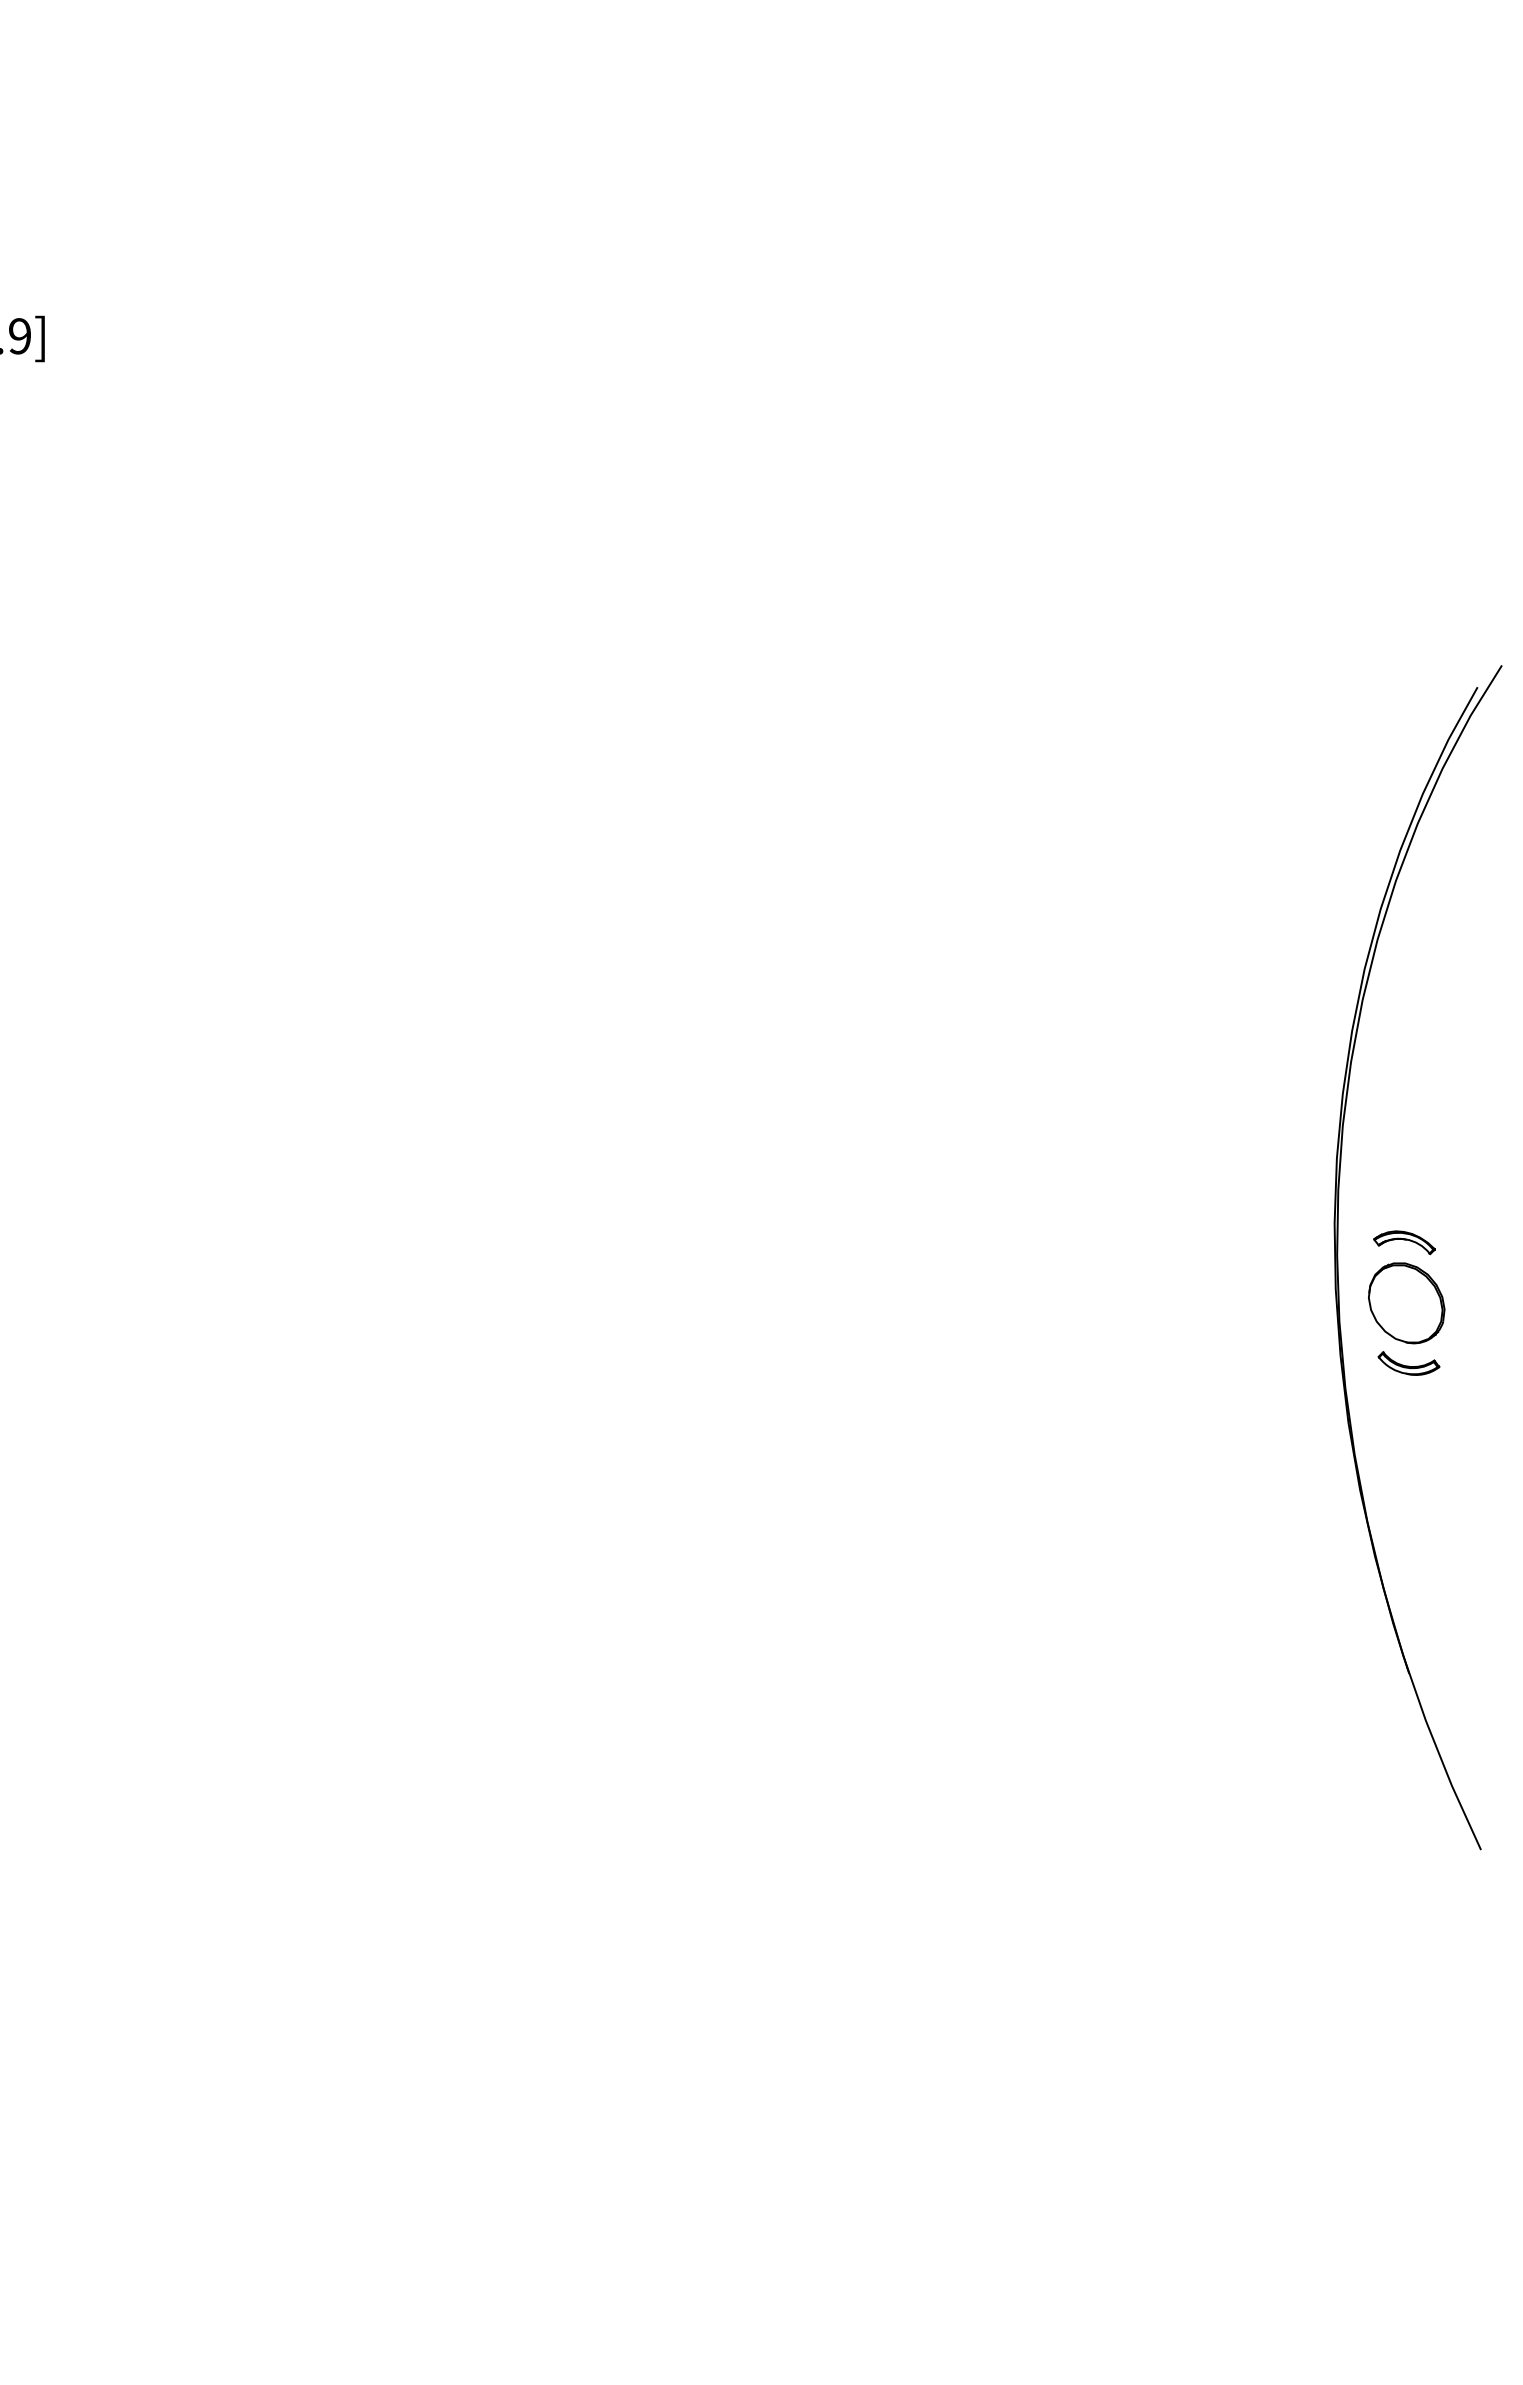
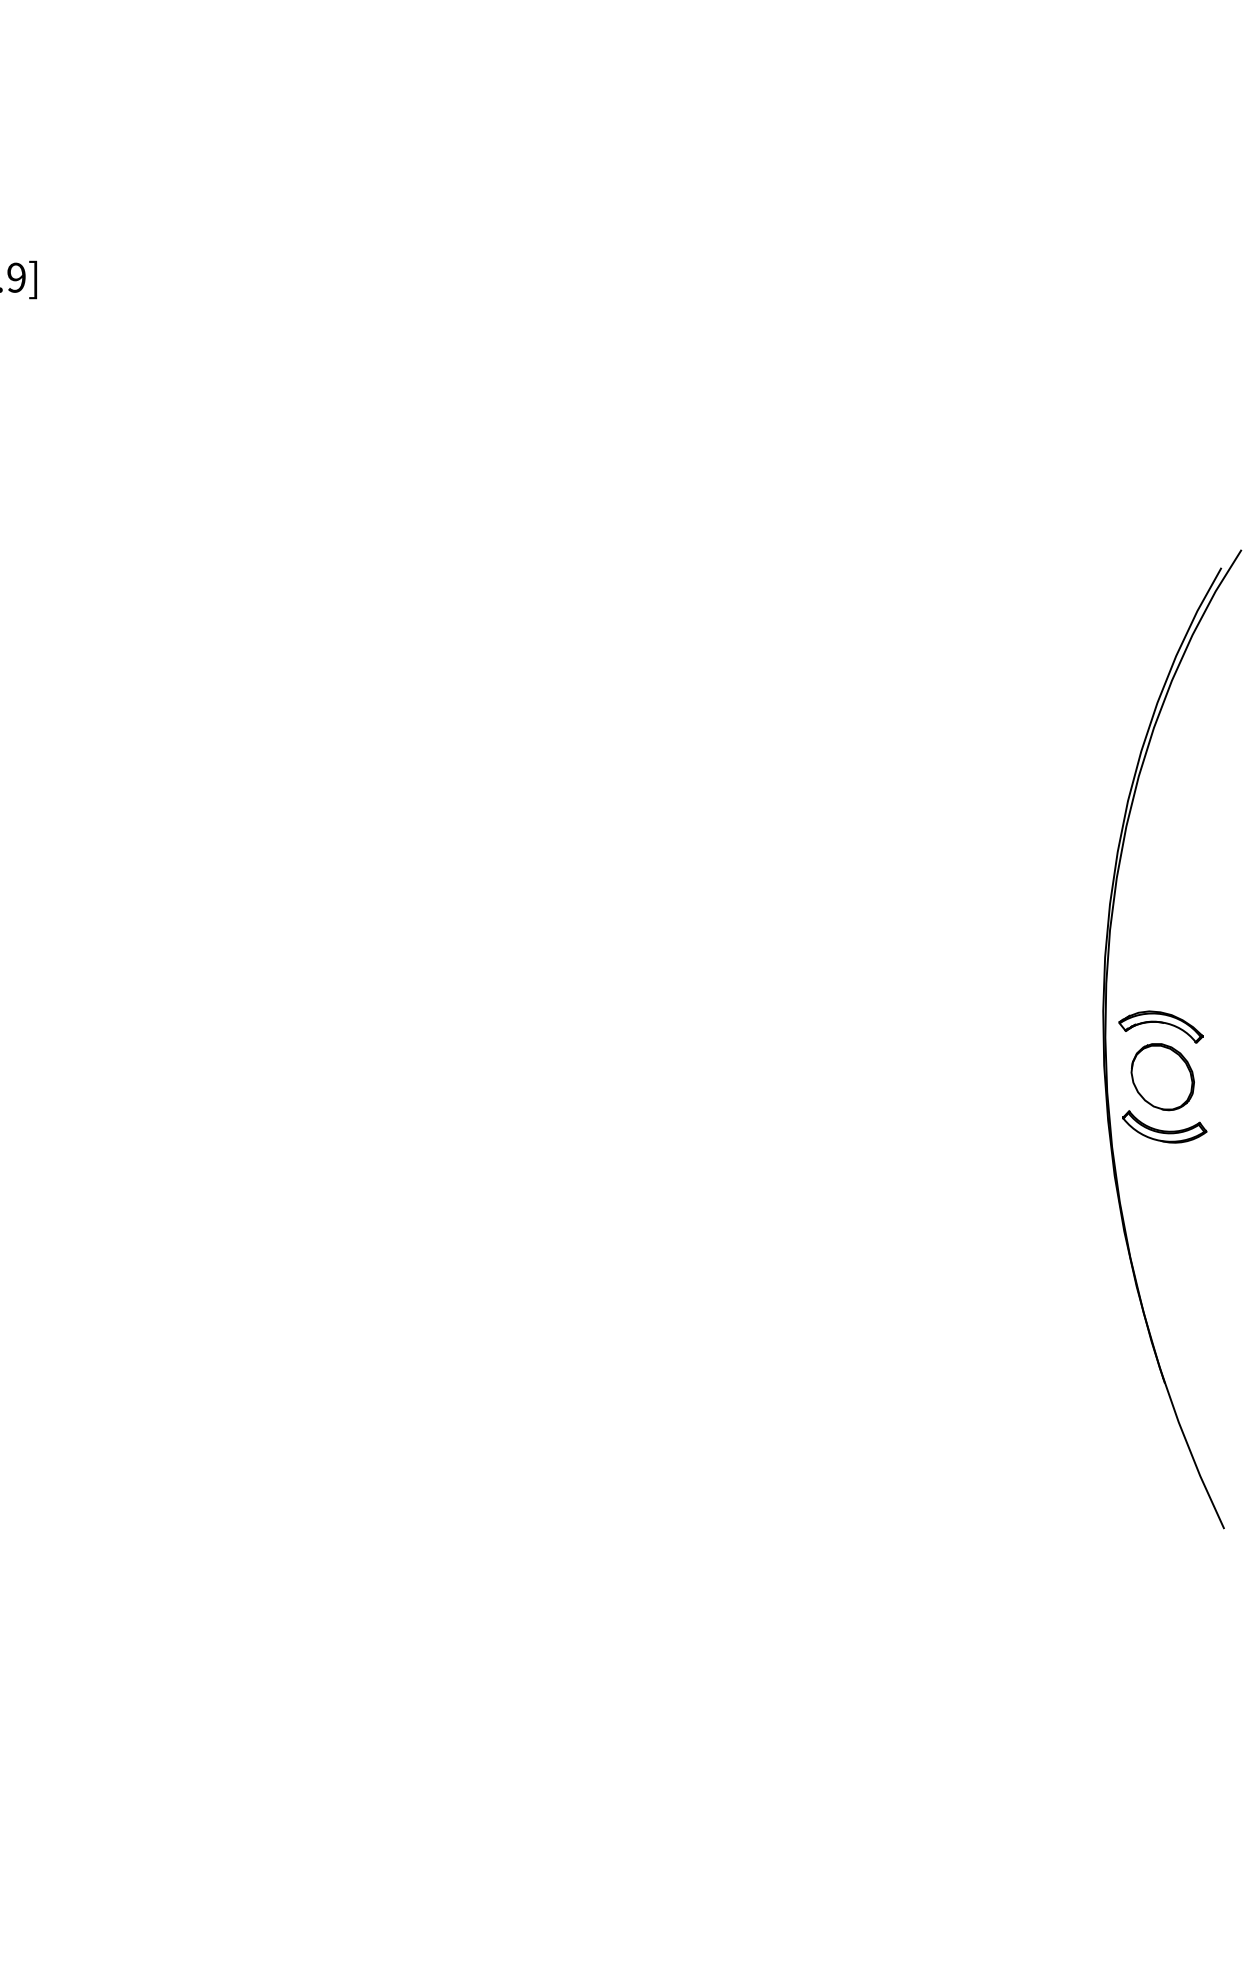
part: (1404, 1242) -> (1161, 1026), size x1.67
part: (1408, 1363) -> (1164, 1126), size x1.67

